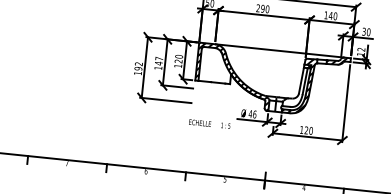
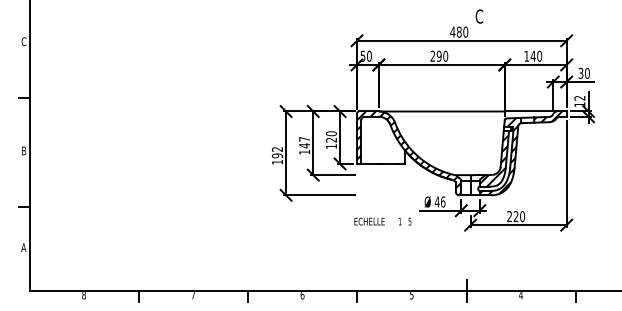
hatch: (294, 88) -> (493, 160), added
text: (301, 129) -> (509, 216), 120 -> 220

